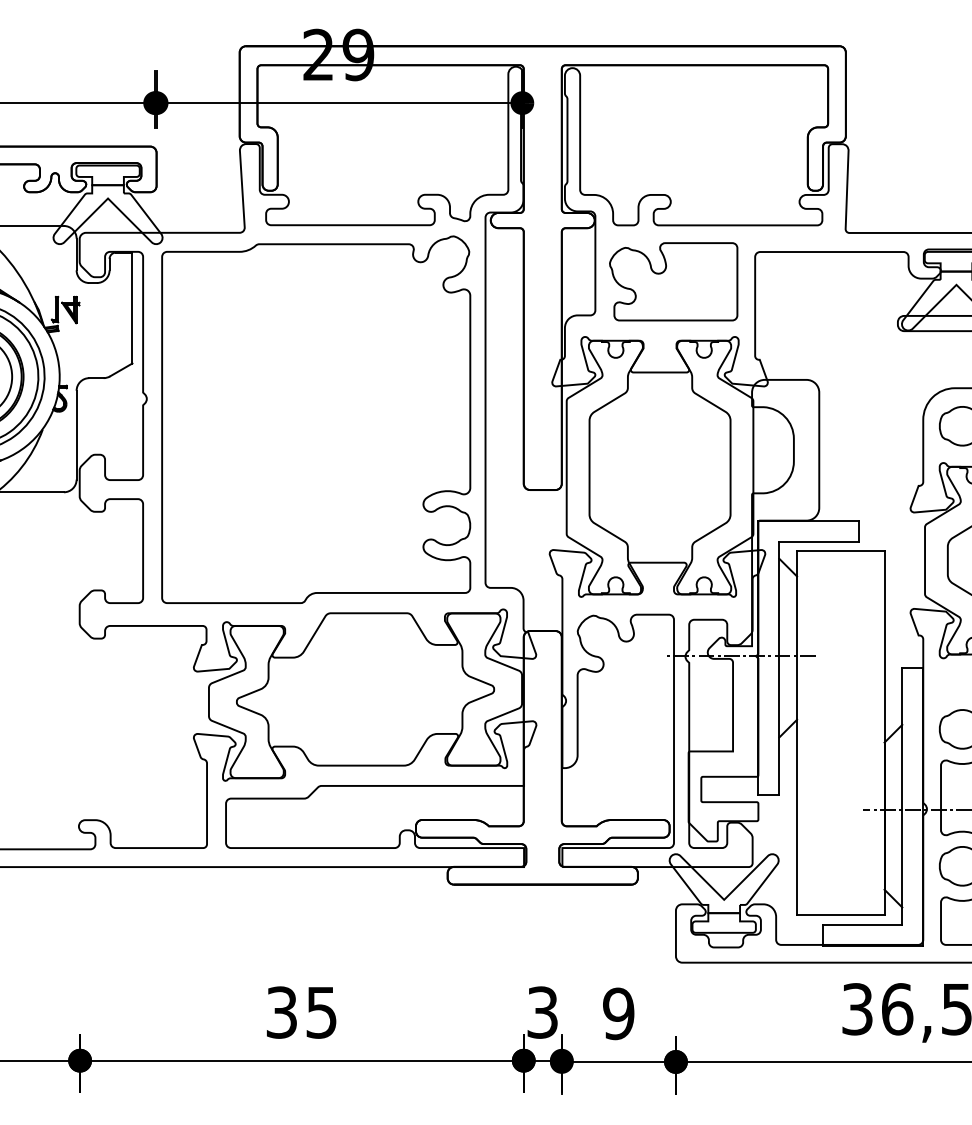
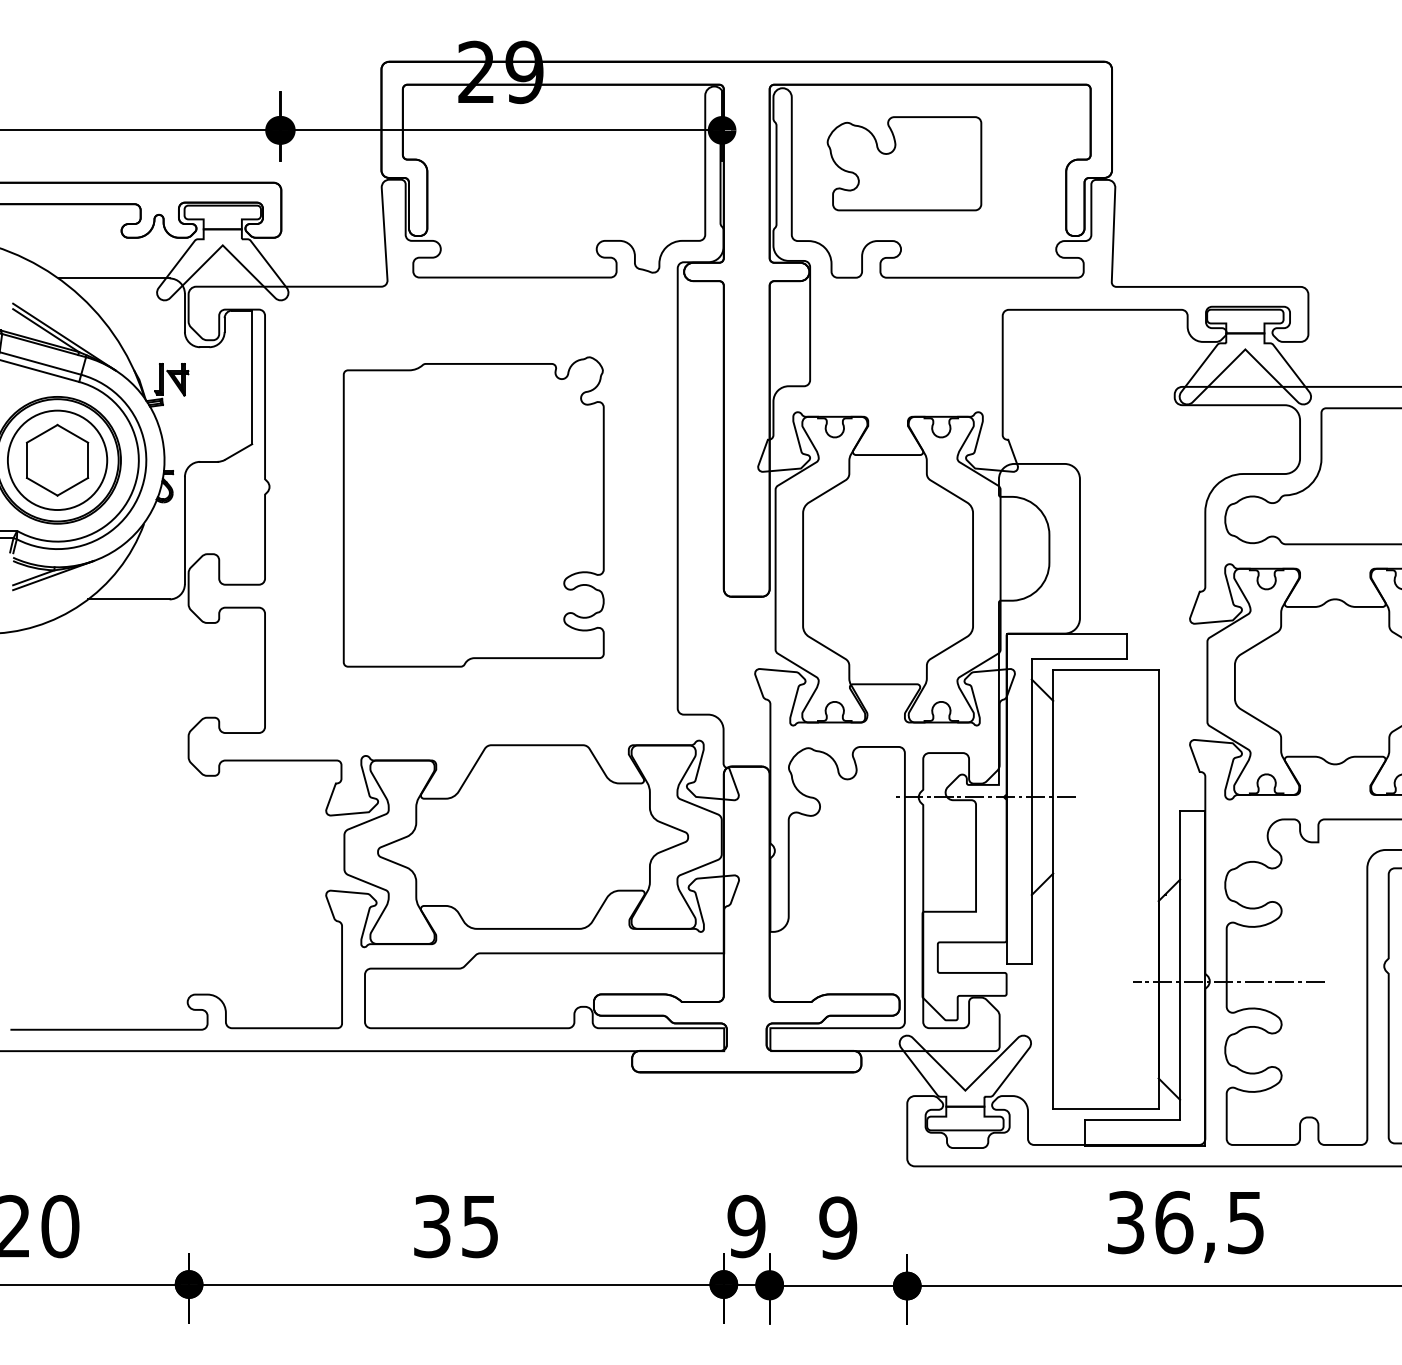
part: (673, 281) -> (904, 163), moved
part: (316, 419) -> (473, 511), size x0.7
text: (542, 1012) -> (746, 1226), 3 -> 9

